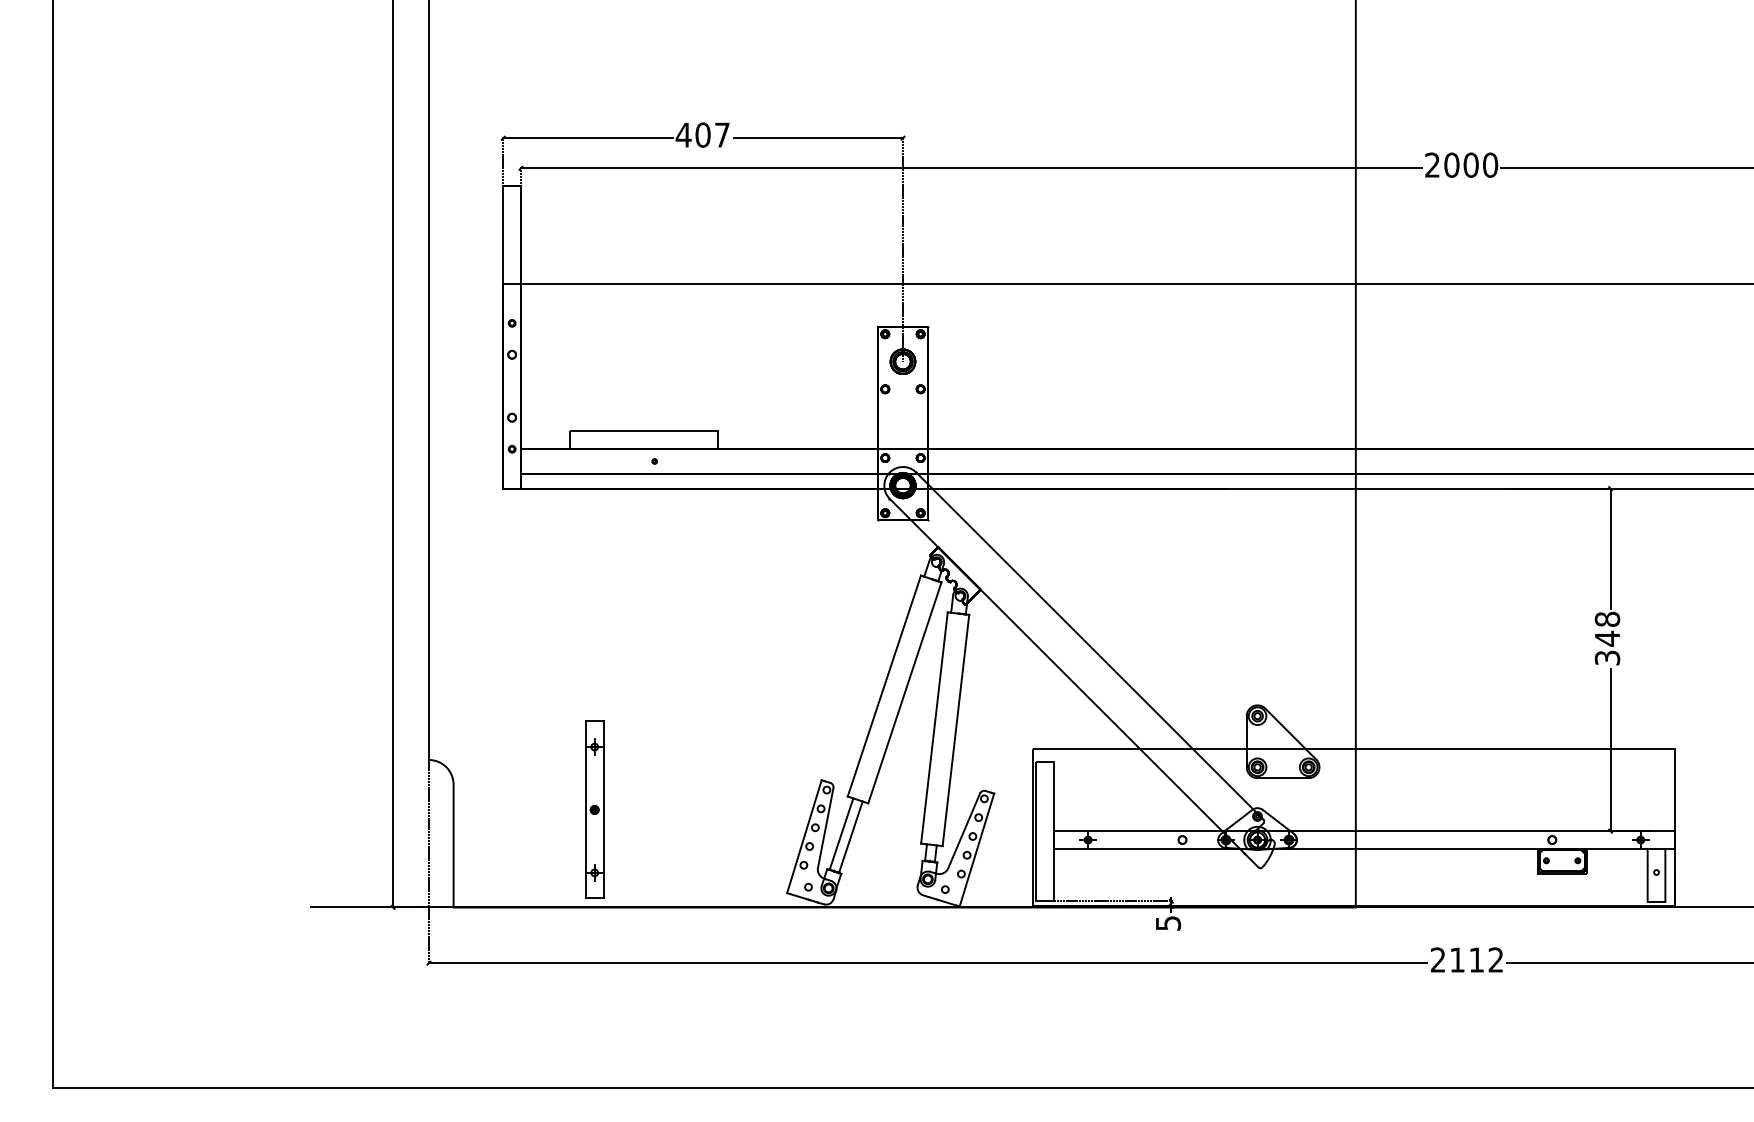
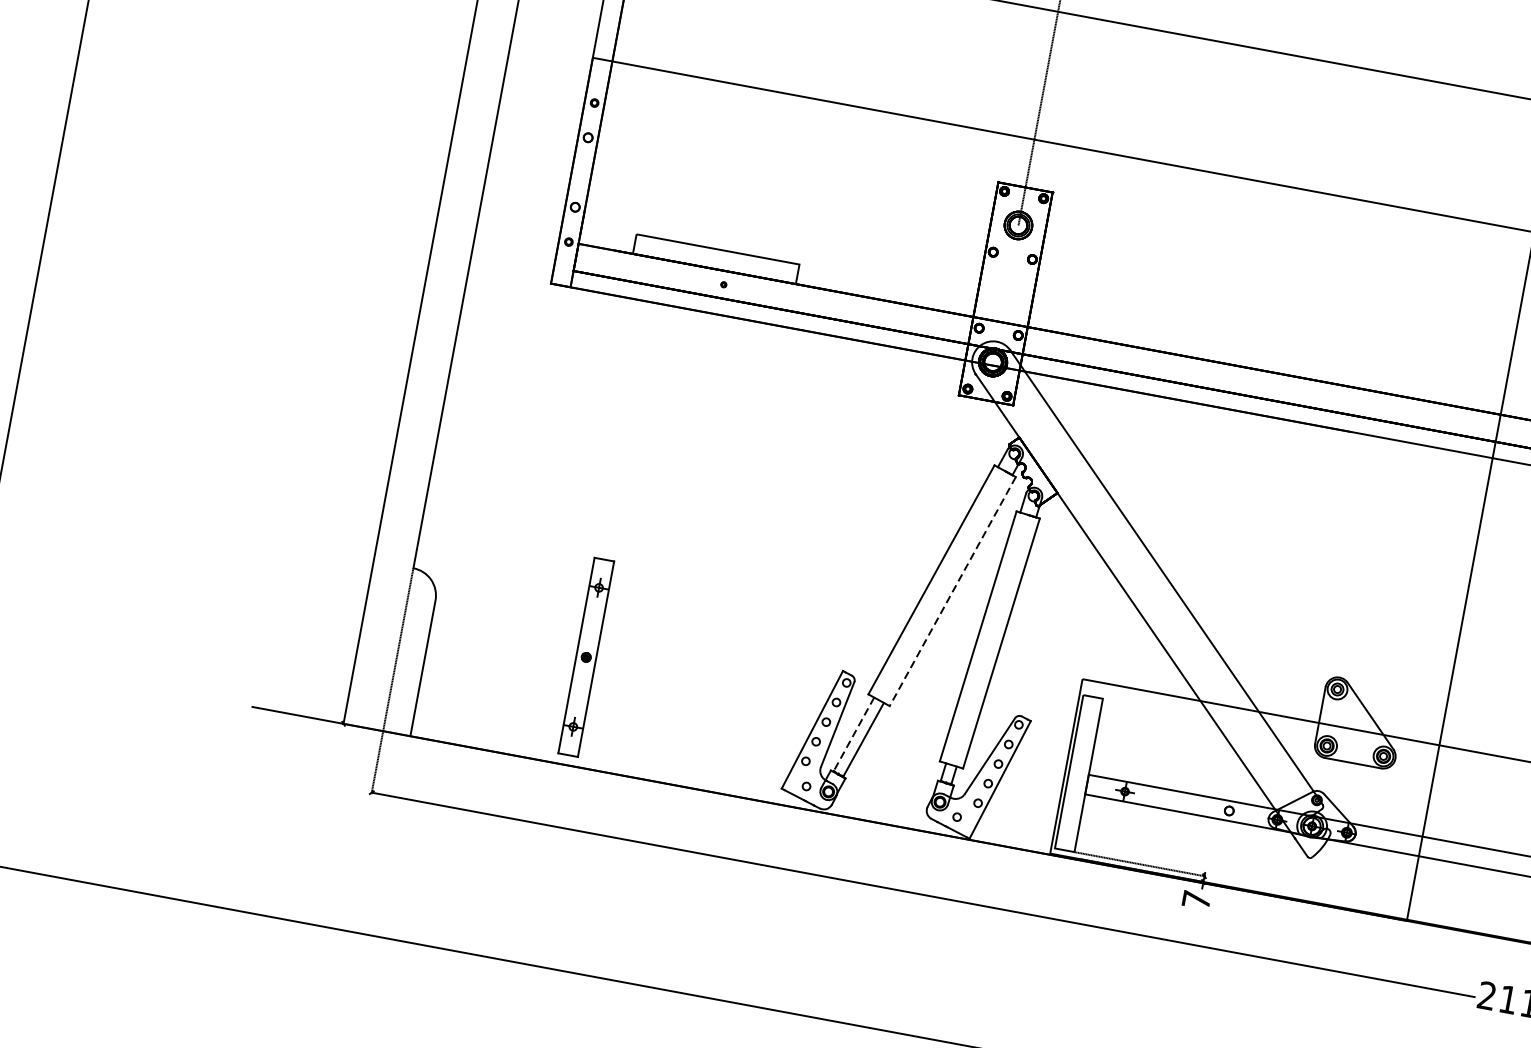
line: (904, 693) -> (952, 592), solid -> dashed
line: (841, 834) -> (853, 735), solid -> dashed
text: (1168, 923) -> (1196, 900), 5 -> 7

